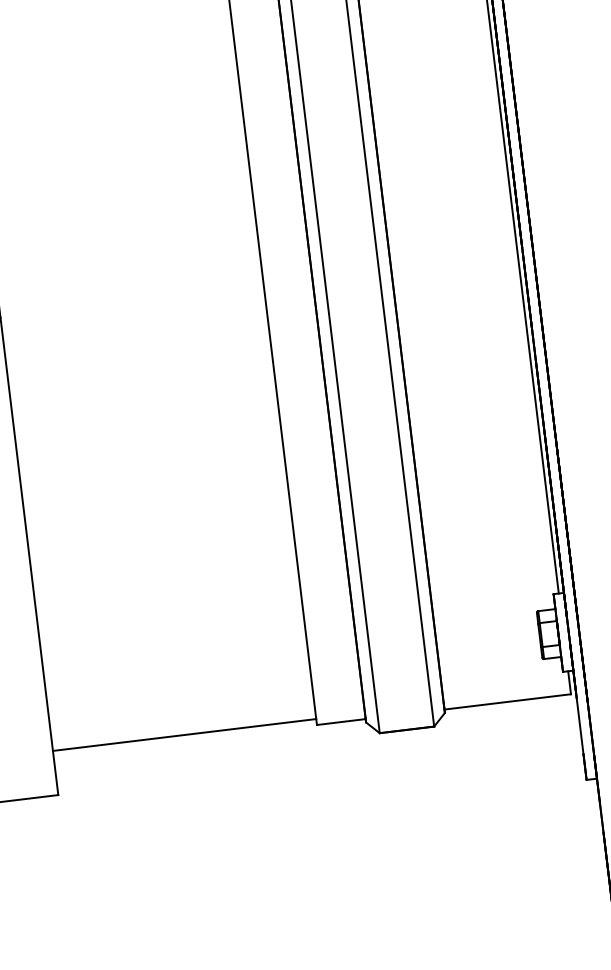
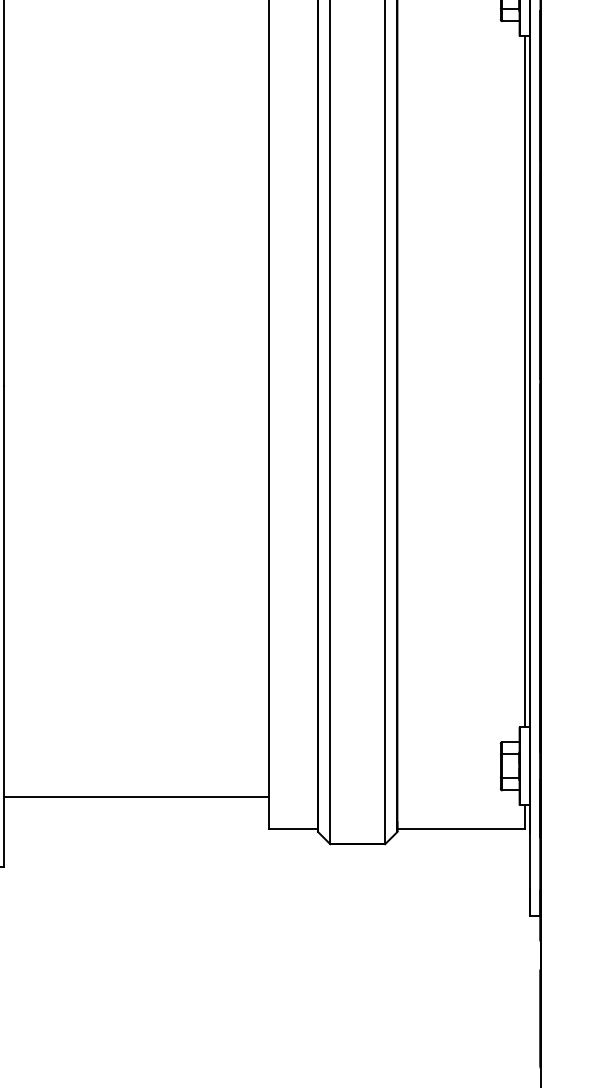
line: (183, 735) -> (135, 796), moved

